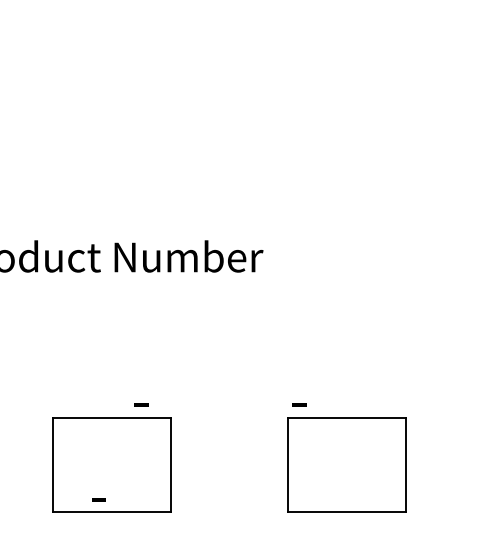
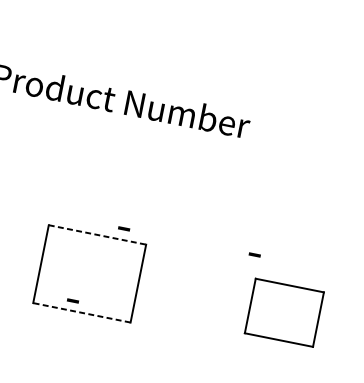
line: (112, 417) -> (97, 234), solid -> dashed
part: (346, 464) -> (283, 312), size x0.7
line: (112, 511) -> (82, 312), solid -> dashed

